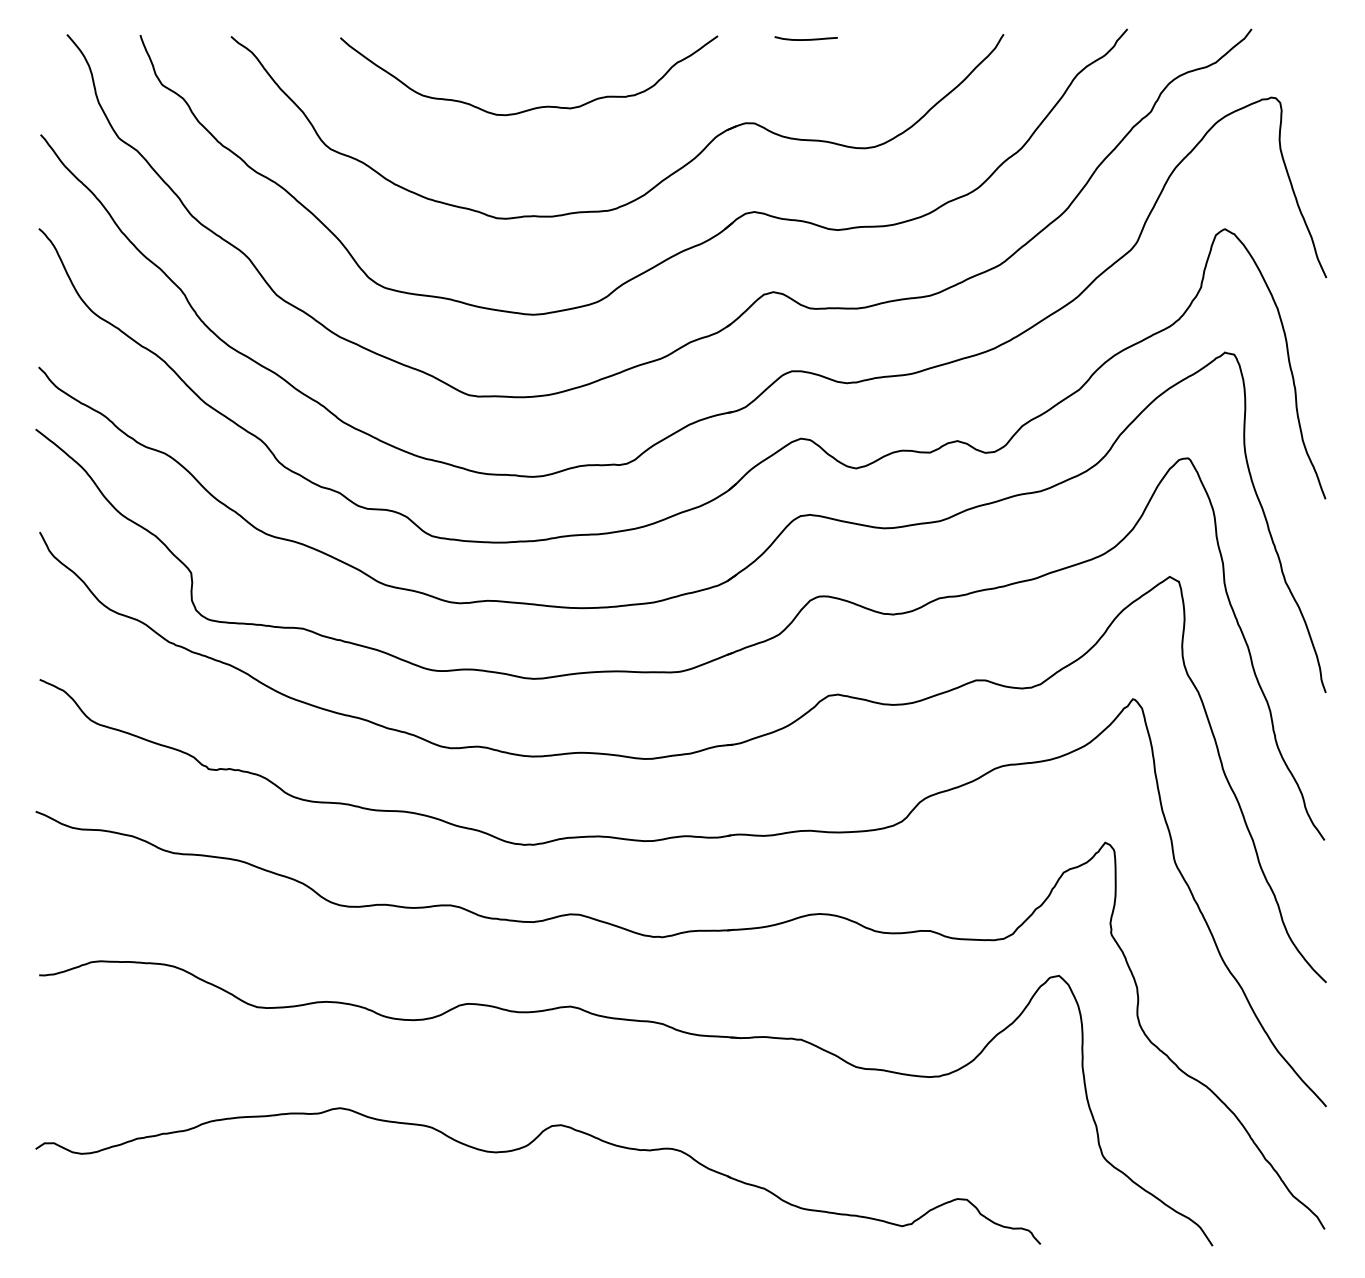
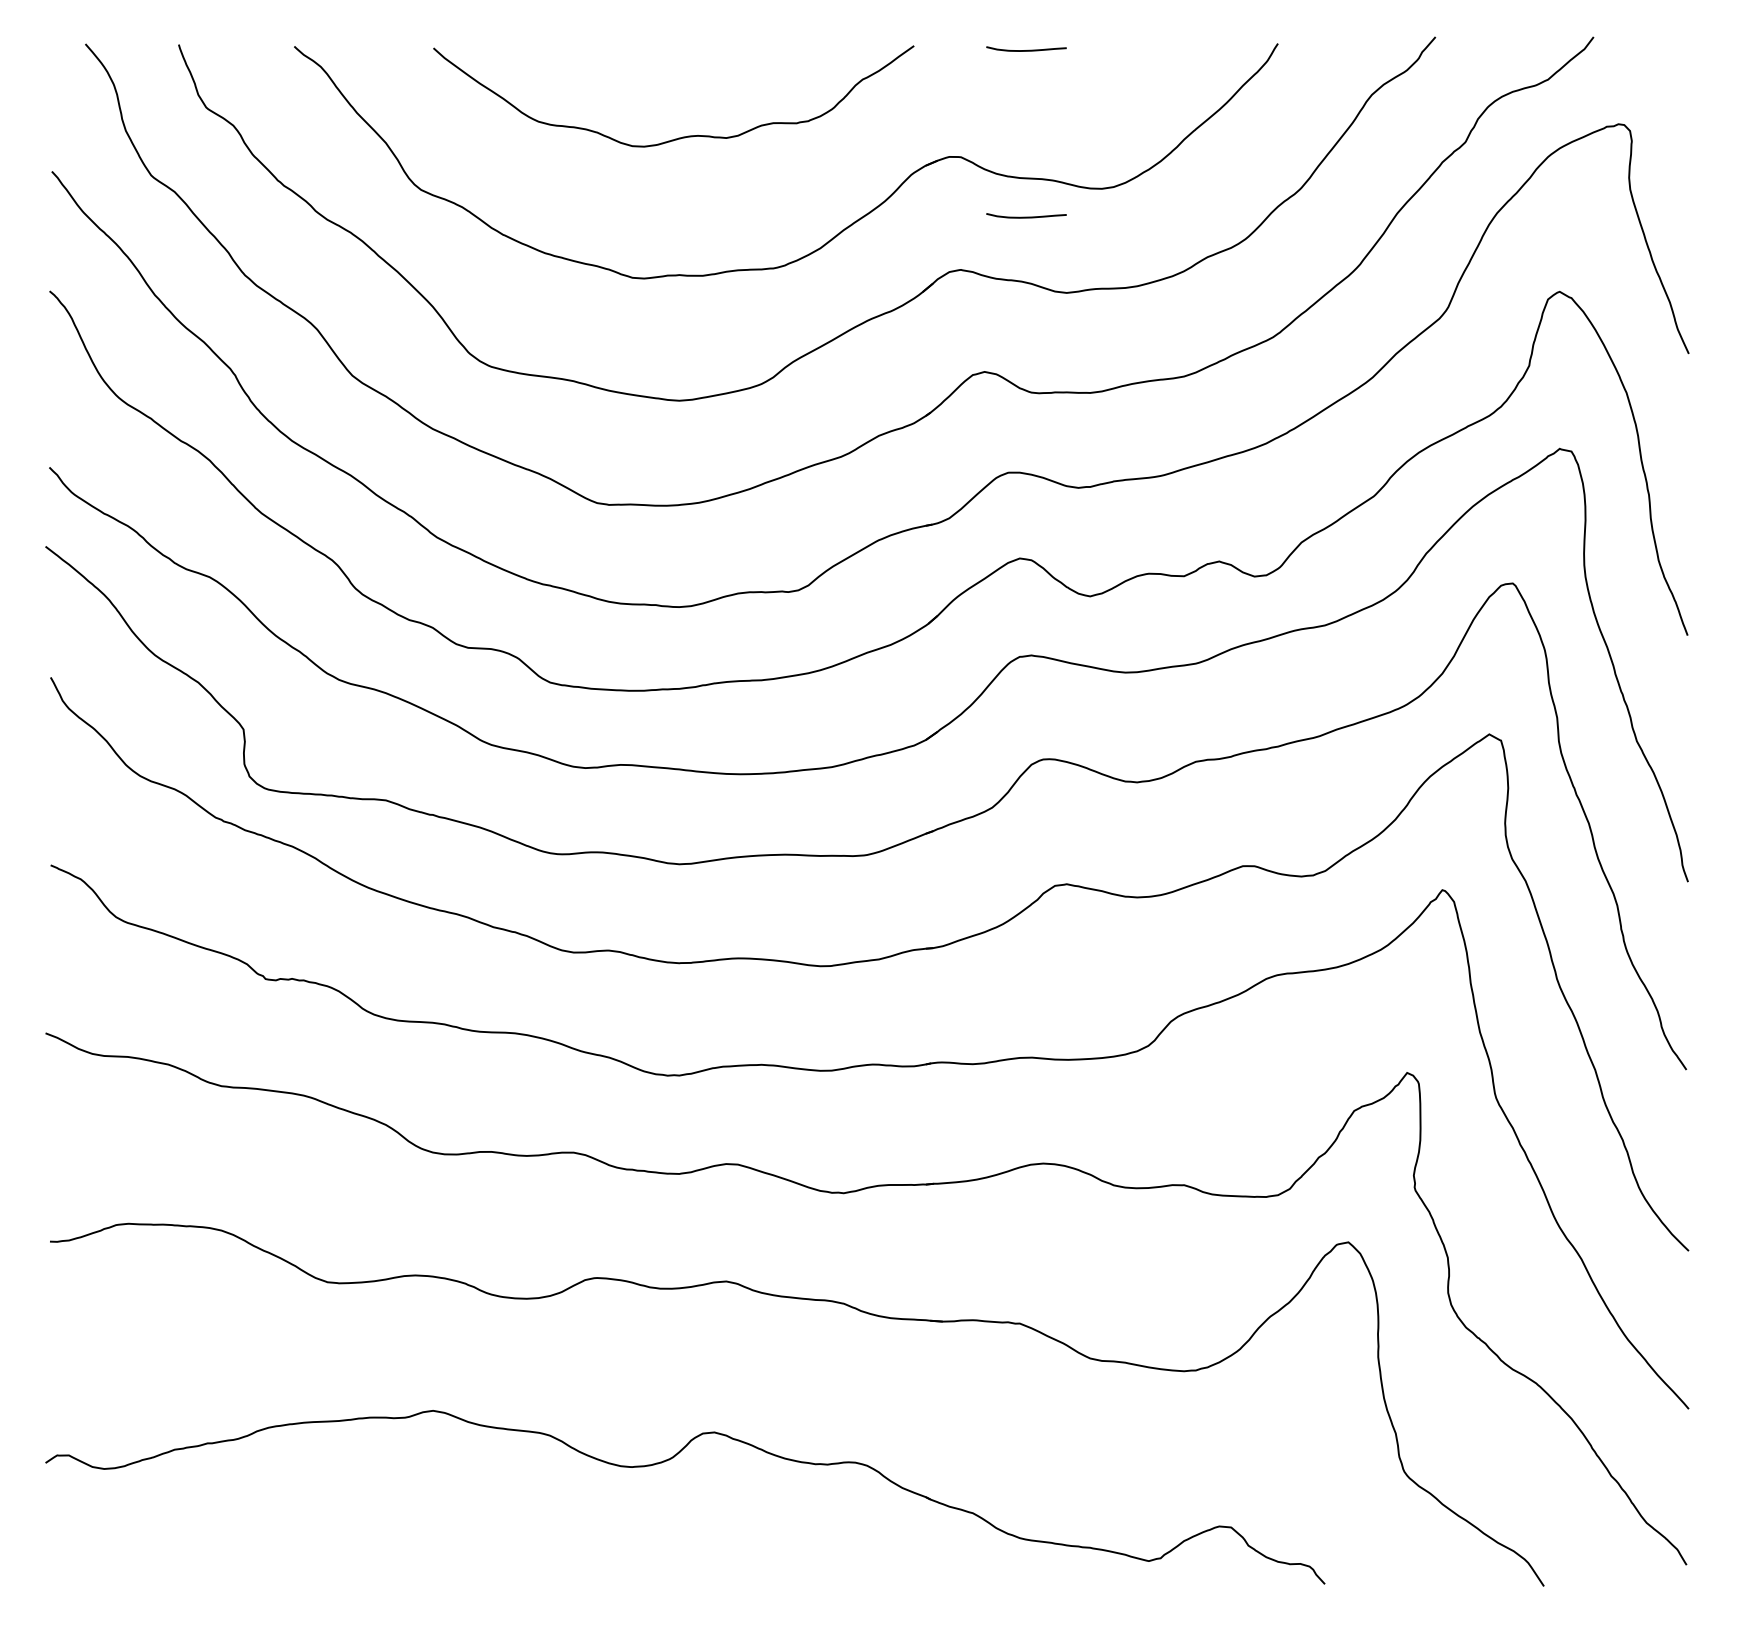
curve: (805, 170) -> (1025, 217), added

